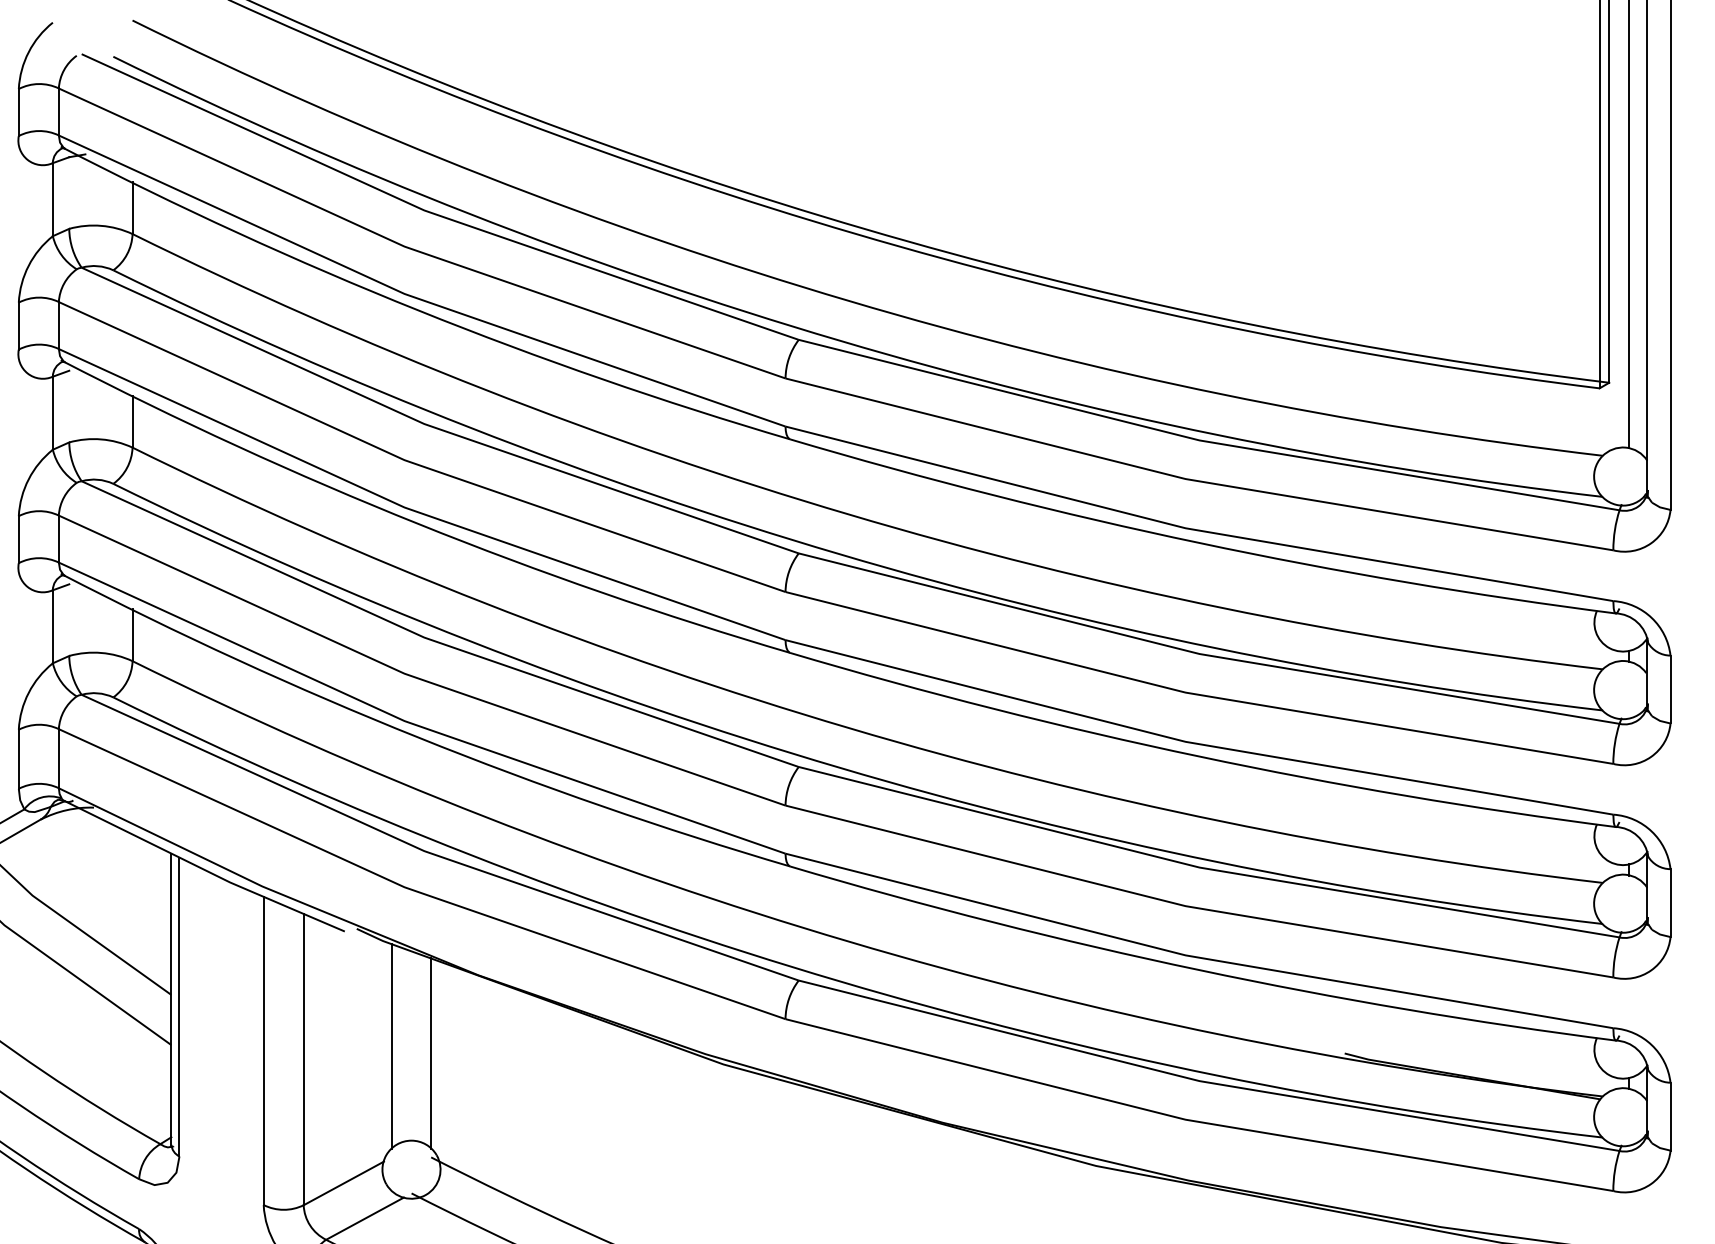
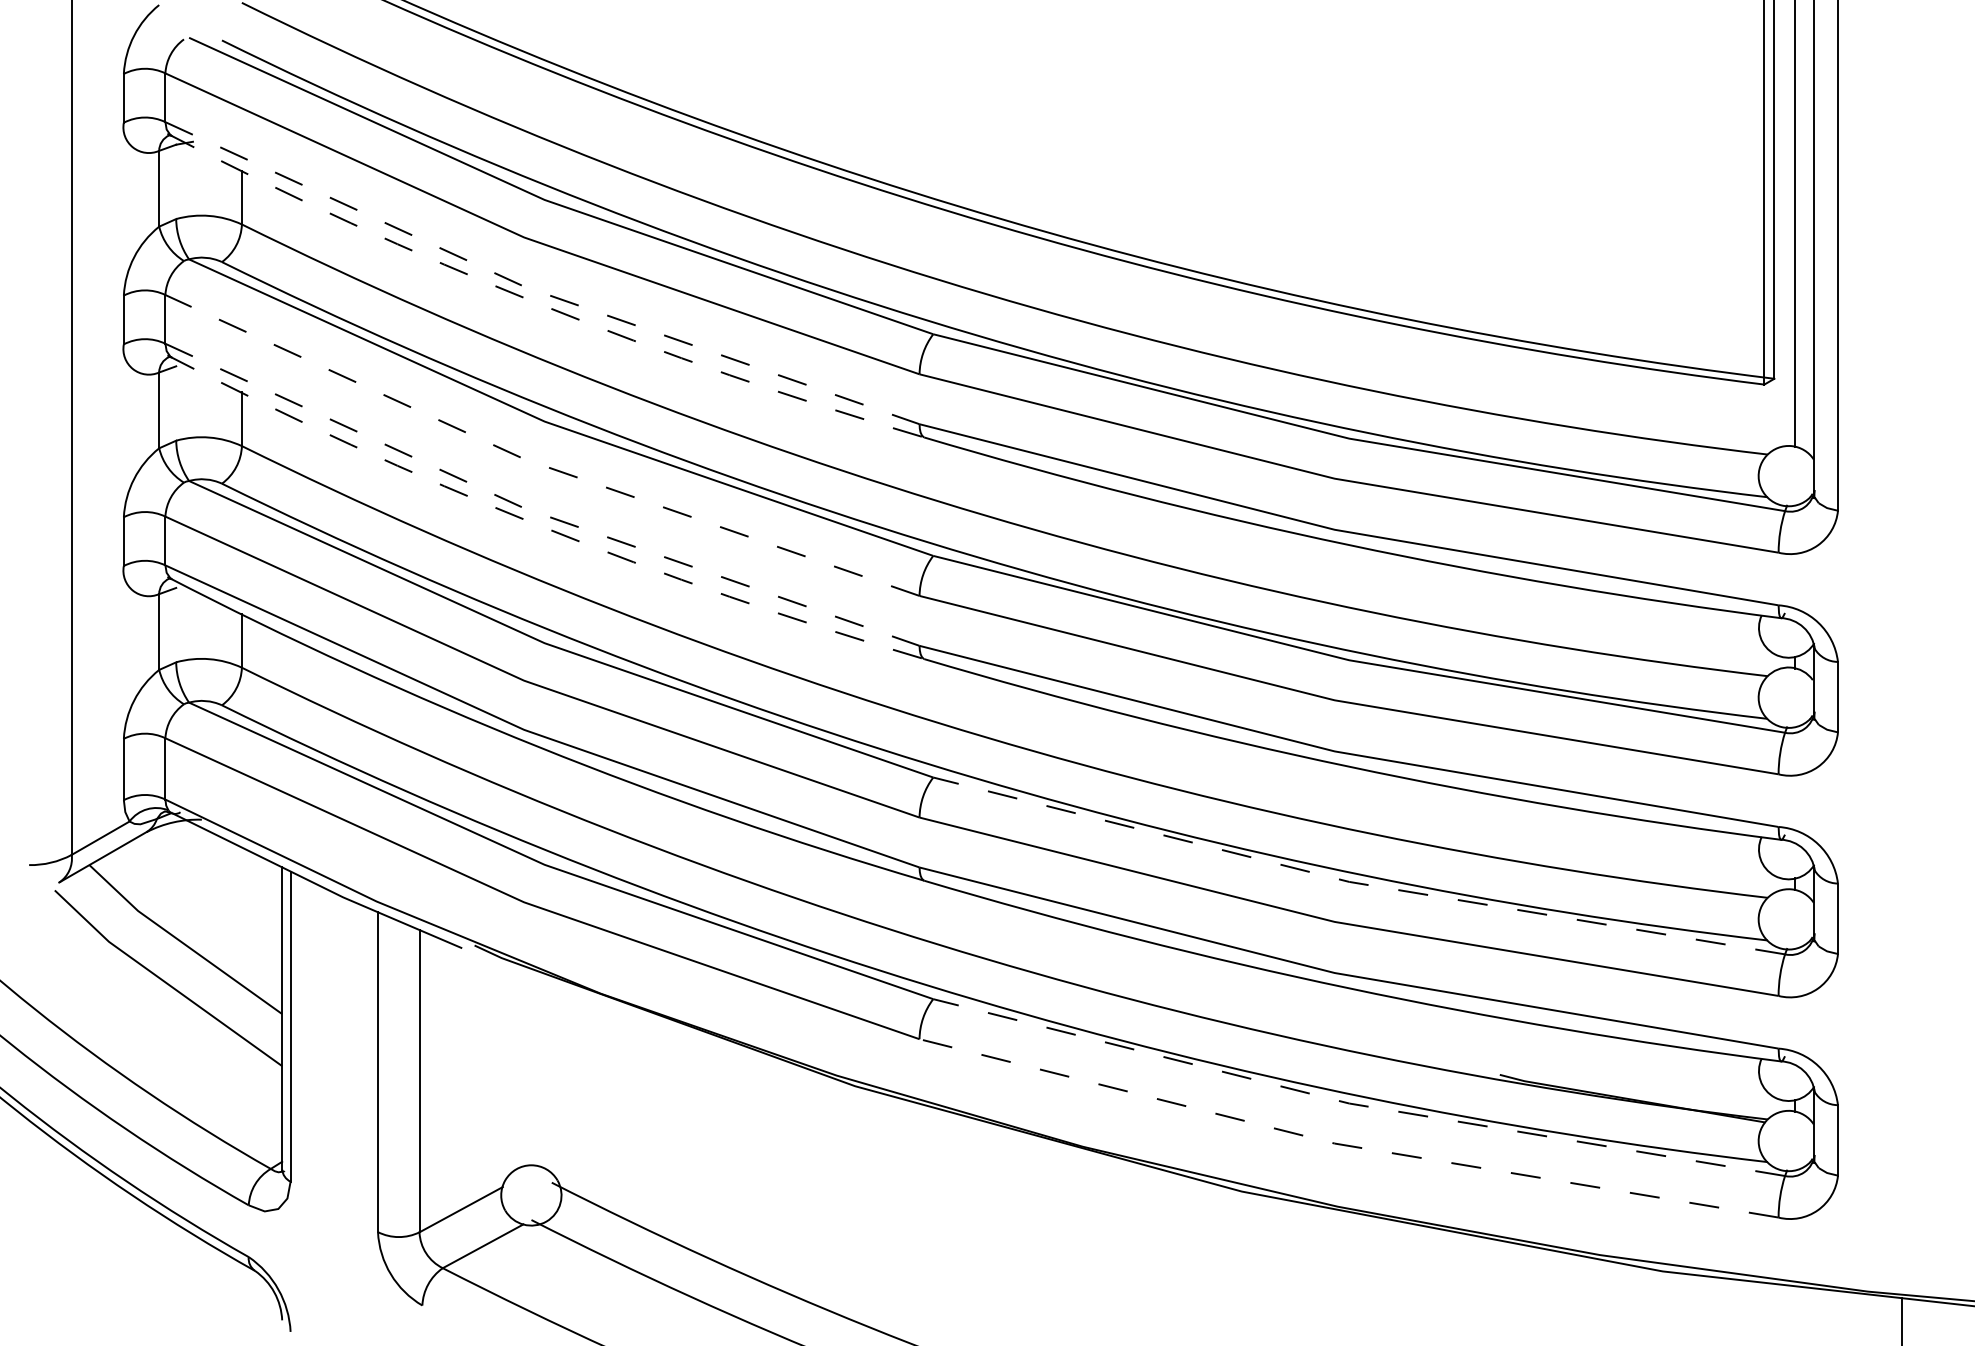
line: (415, 297) -> (535, 290), solid -> dashed
arc: (418, 310) -> (538, 303), solid -> dashed
line: (414, 463) -> (534, 462), solid -> dashed
line: (415, 511) -> (535, 512), solid -> dashed
arc: (418, 524) -> (538, 525), solid -> dashed
line: (1205, 868) -> (1355, 882), solid -> dashed
line: (391, 1046) -> (510, 1067), removed
line: (430, 1053) -> (551, 1074), removed
line: (1205, 1082) -> (1355, 1104), solid -> dashed
line: (1195, 1121) -> (1344, 1145), solid -> dashed

